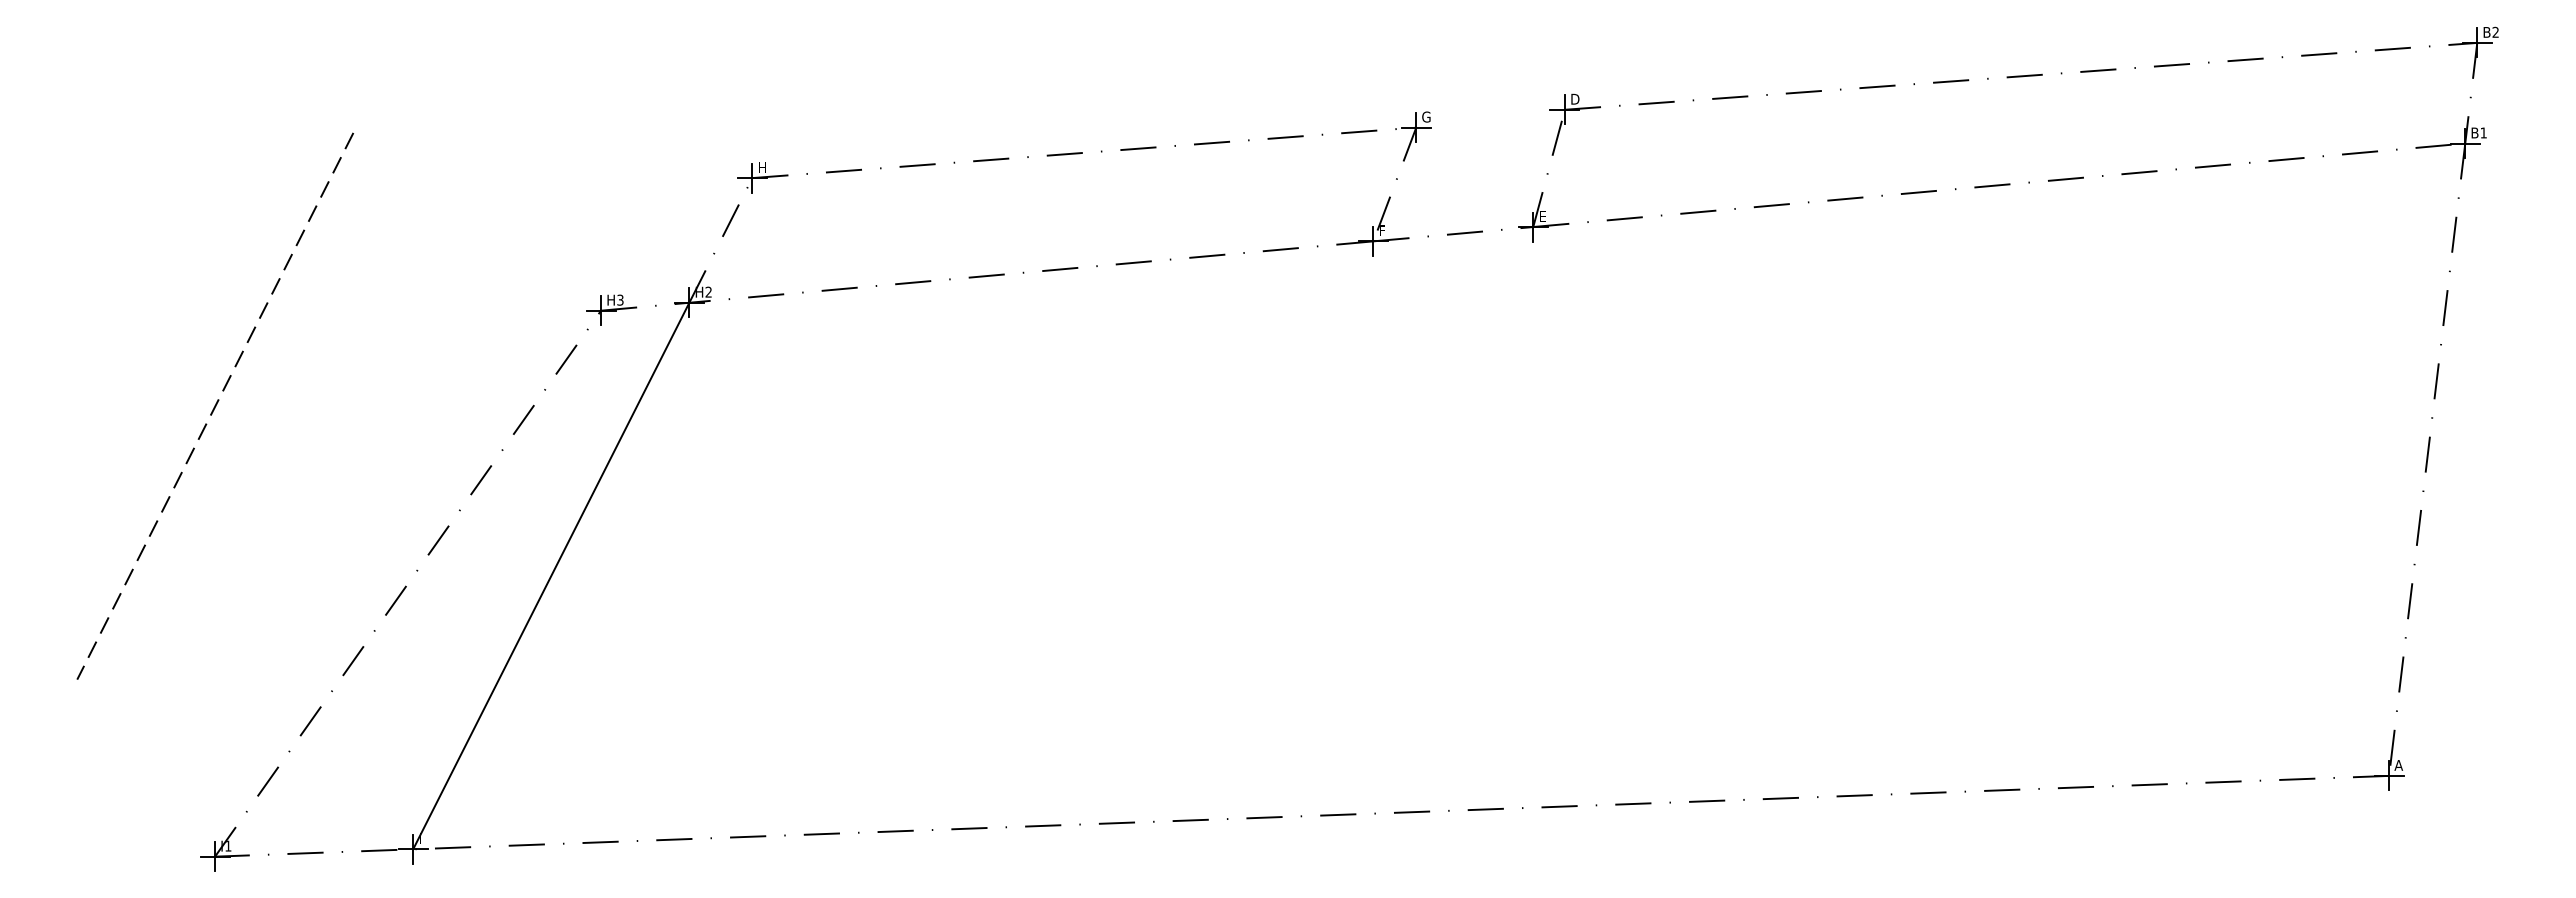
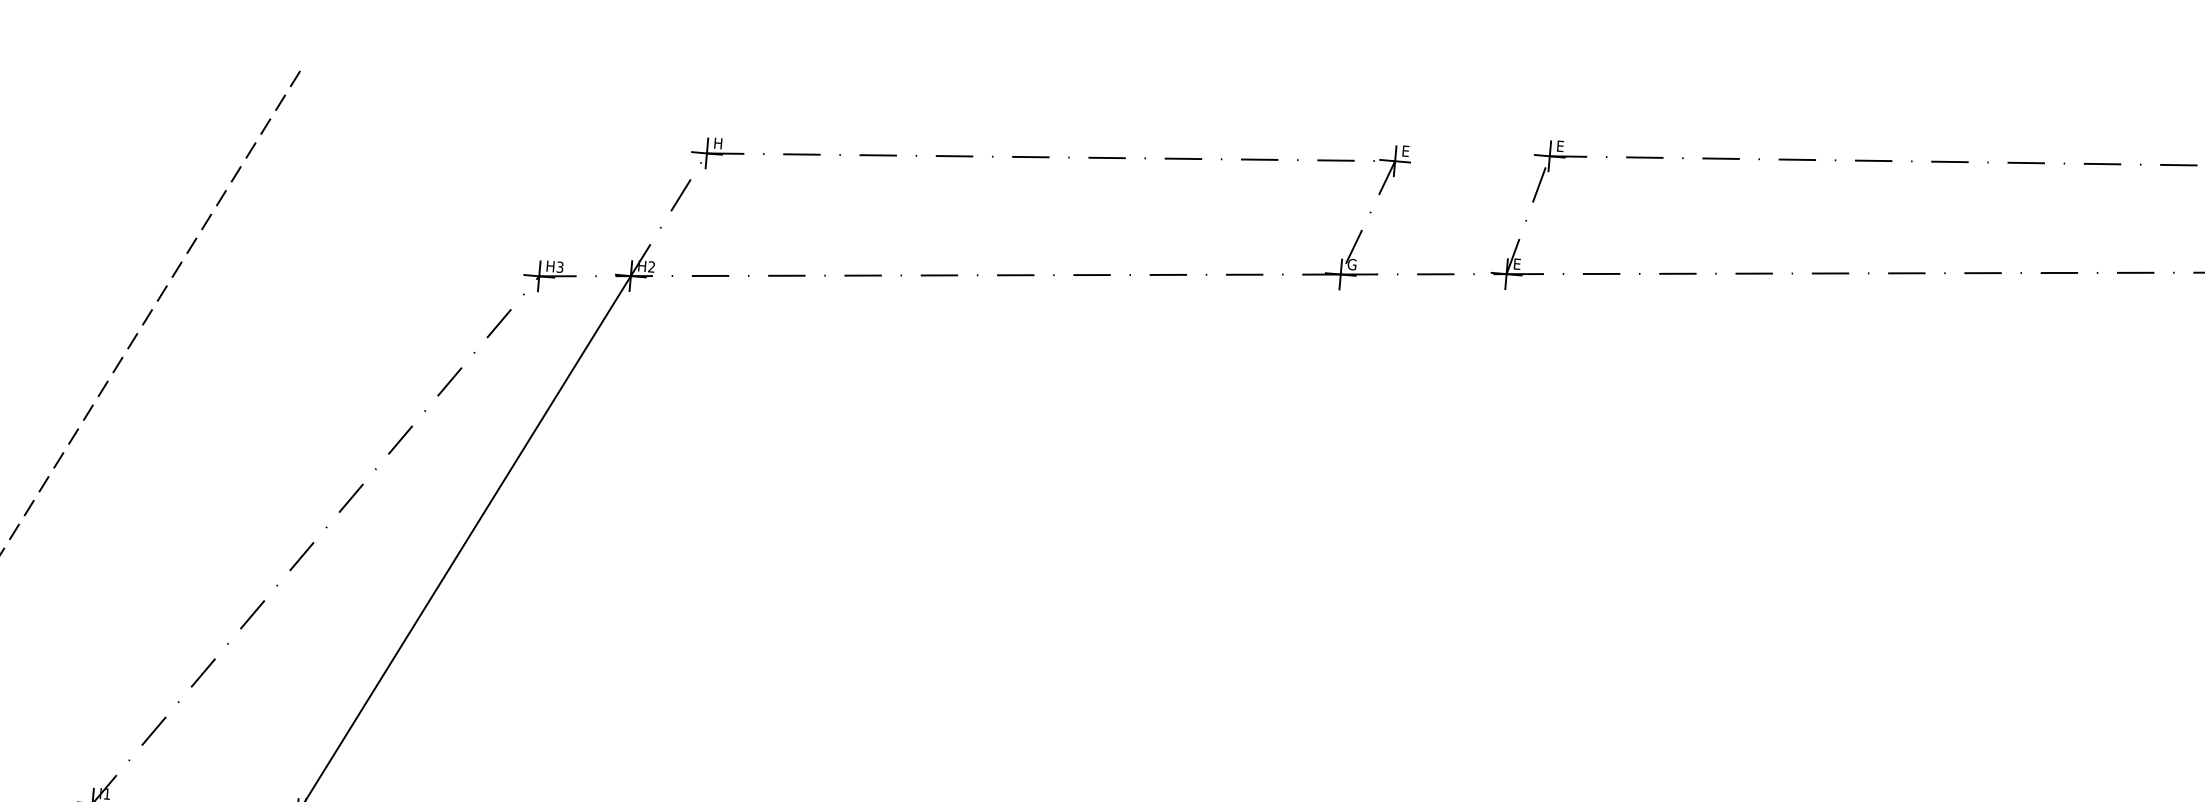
text: (1575, 98) -> (1561, 145), D -> E
text: (1426, 116) -> (1406, 150), G -> E
text: (1383, 230) -> (1352, 264), F -> G

